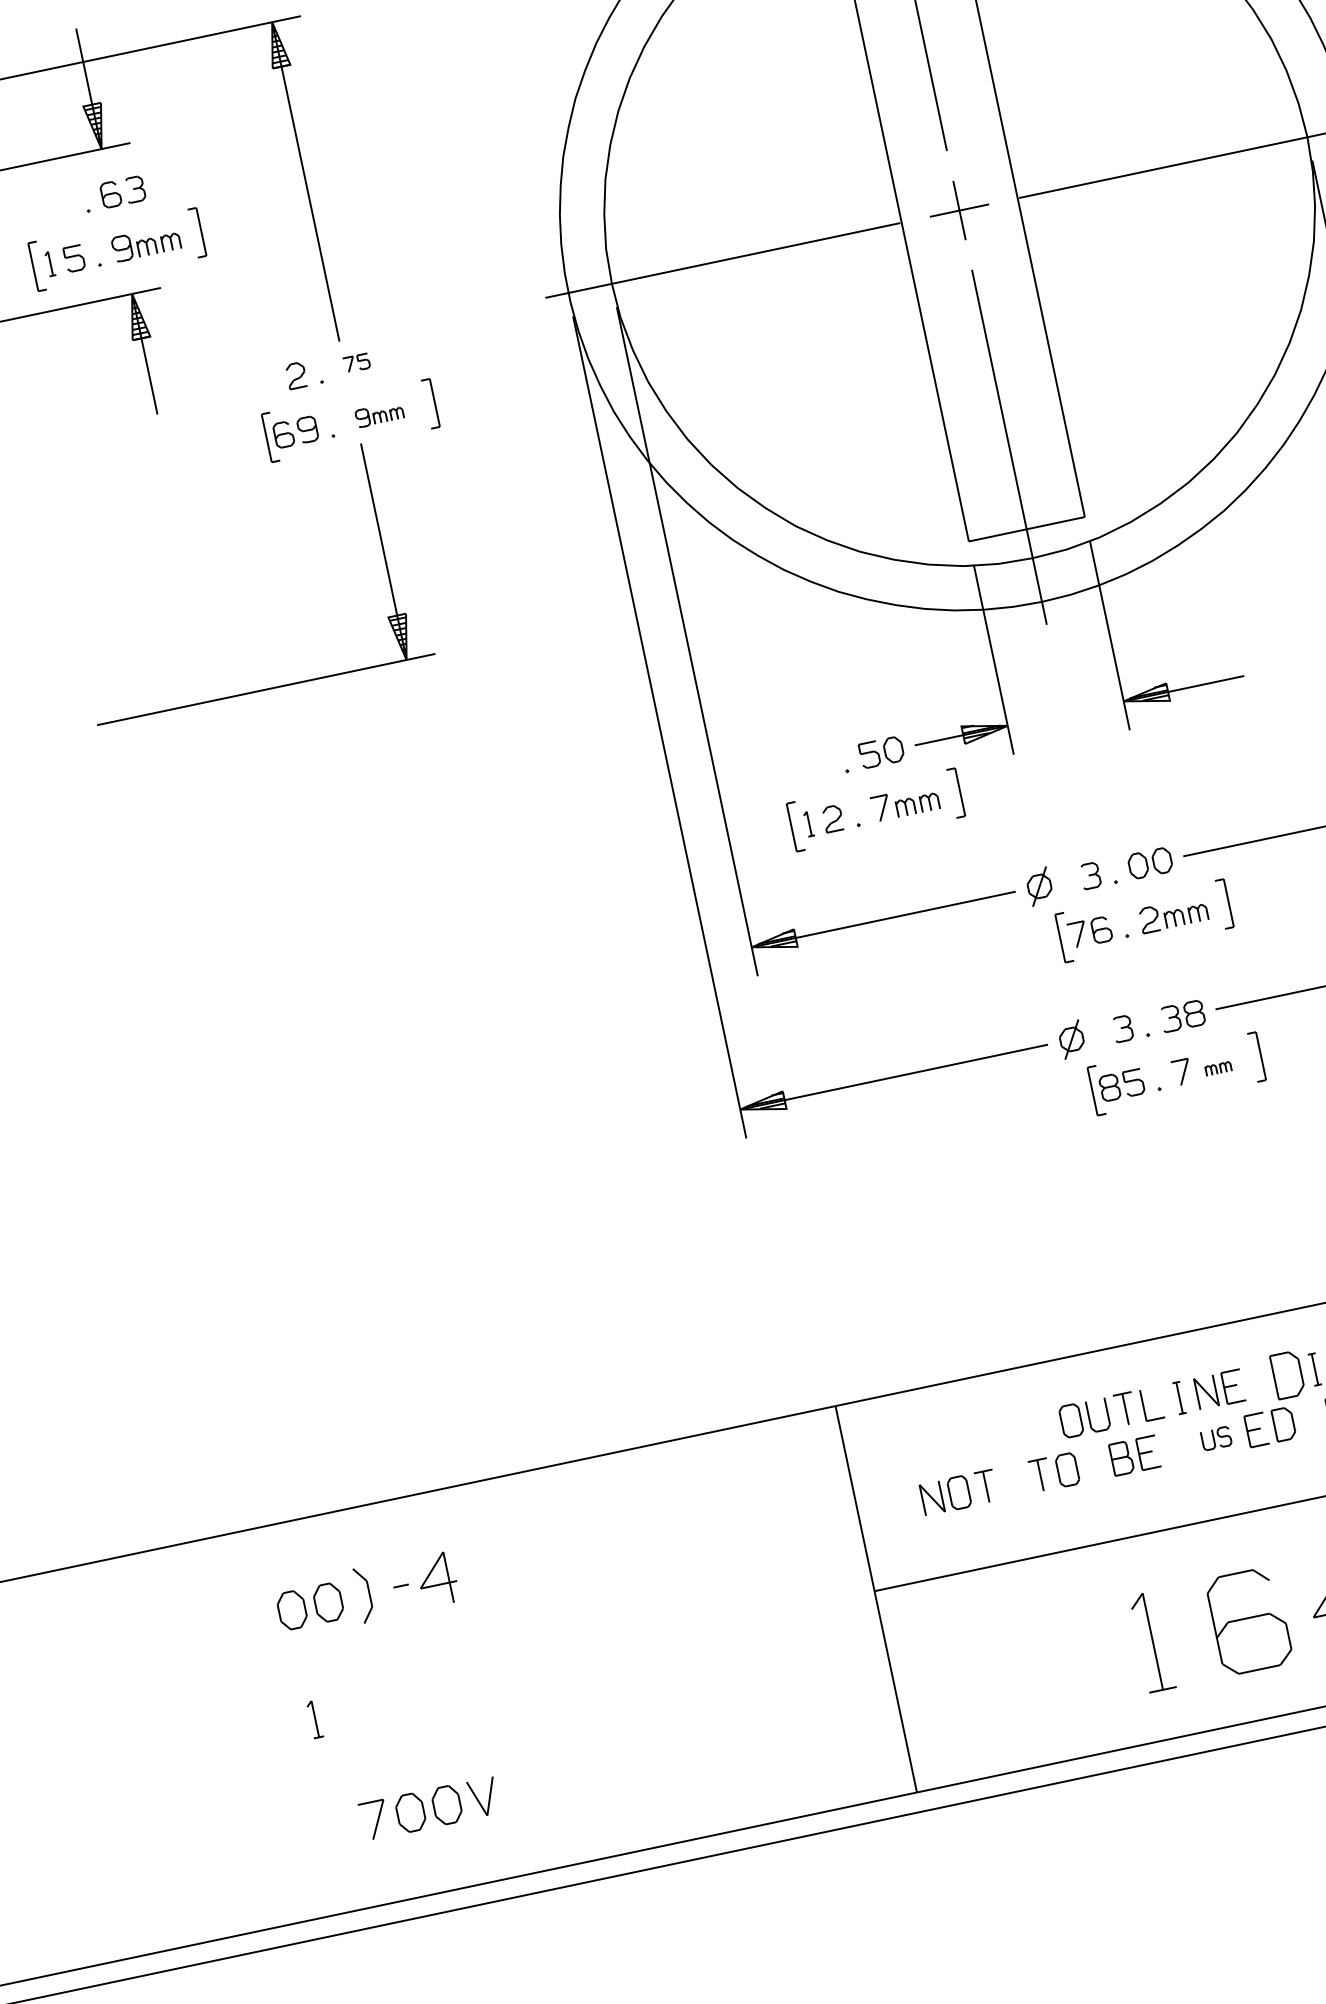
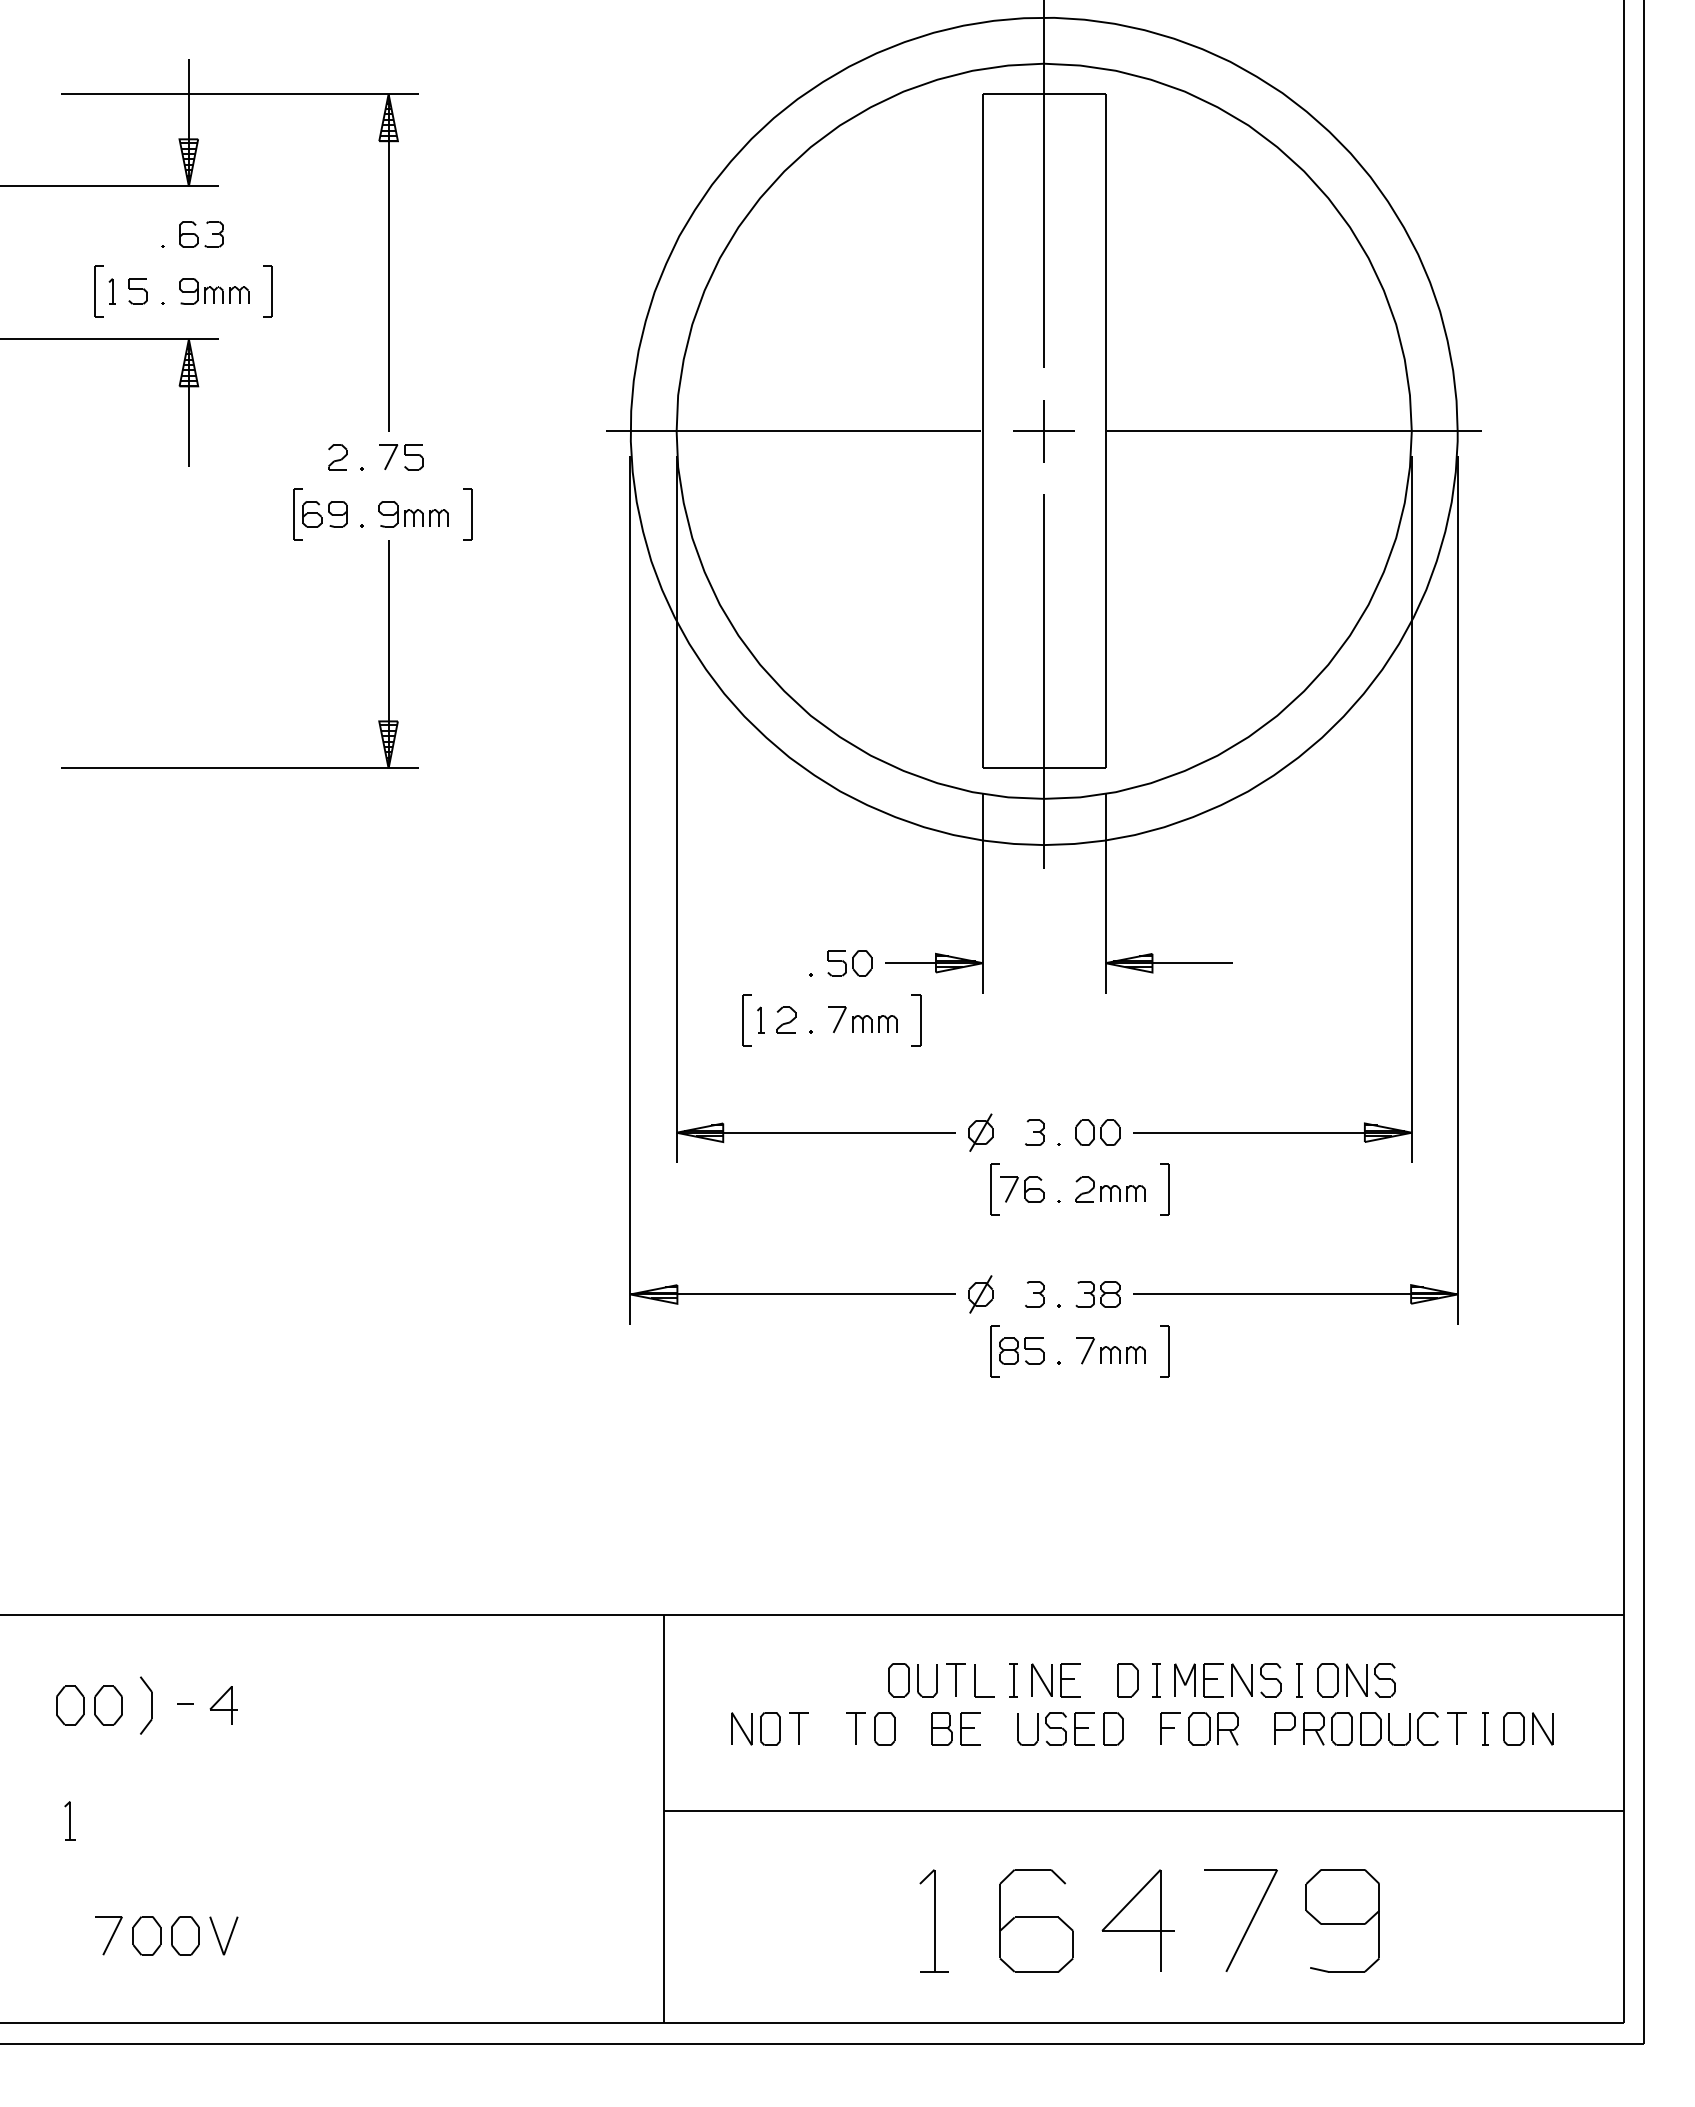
part: (356, 363) -> (401, 457), size x1.67
part: (379, 414) -> (413, 514), size x1.43
part: (1217, 1068) -> (1122, 1354), size x1.67
part: (1287, 1375) -> (1127, 1680), size x0.71
part: (1215, 1438) -> (1041, 1728), size x1.67
part: (437, 1579) -> (223, 1705), size x0.71

